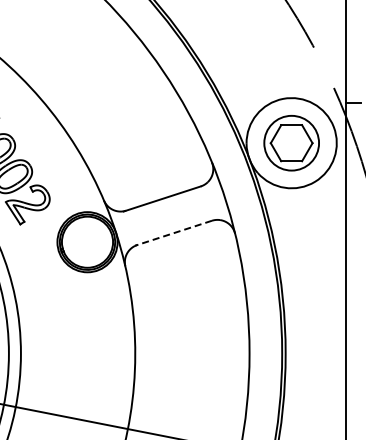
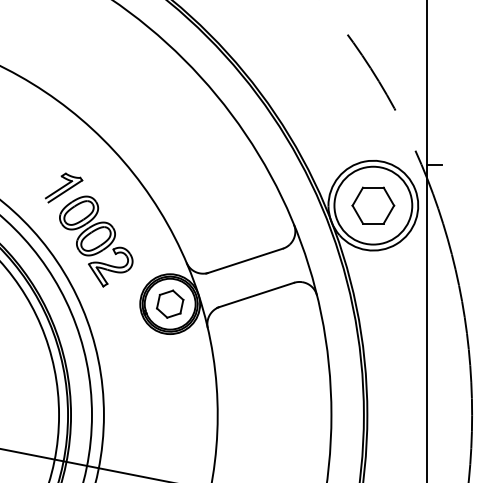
circle: (291, 143) -> (373, 205), size x1.43
line: (173, 233) -> (255, 295), dashed -> solid
part: (87, 241) -> (170, 303), added

